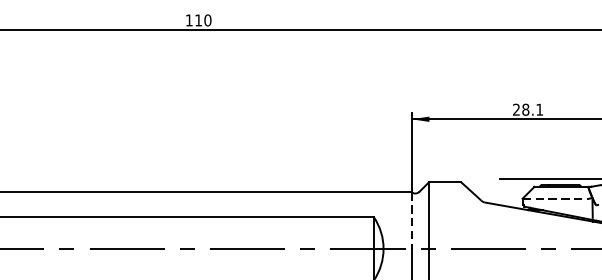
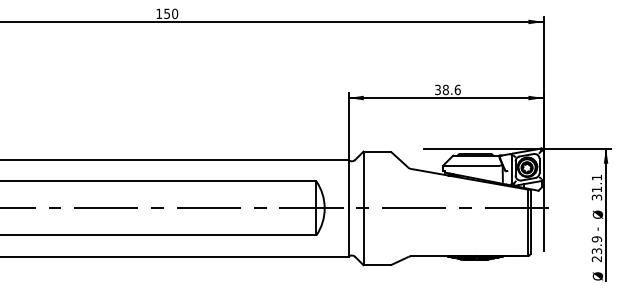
text: (197, 20) -> (166, 13), 110 -> 150
text: (527, 109) -> (447, 89), 28.1 -> 38.6
line: (555, 198) -> (471, 165), dashed -> solid
line: (411, 220) -> (348, 184), dashed -> solid

